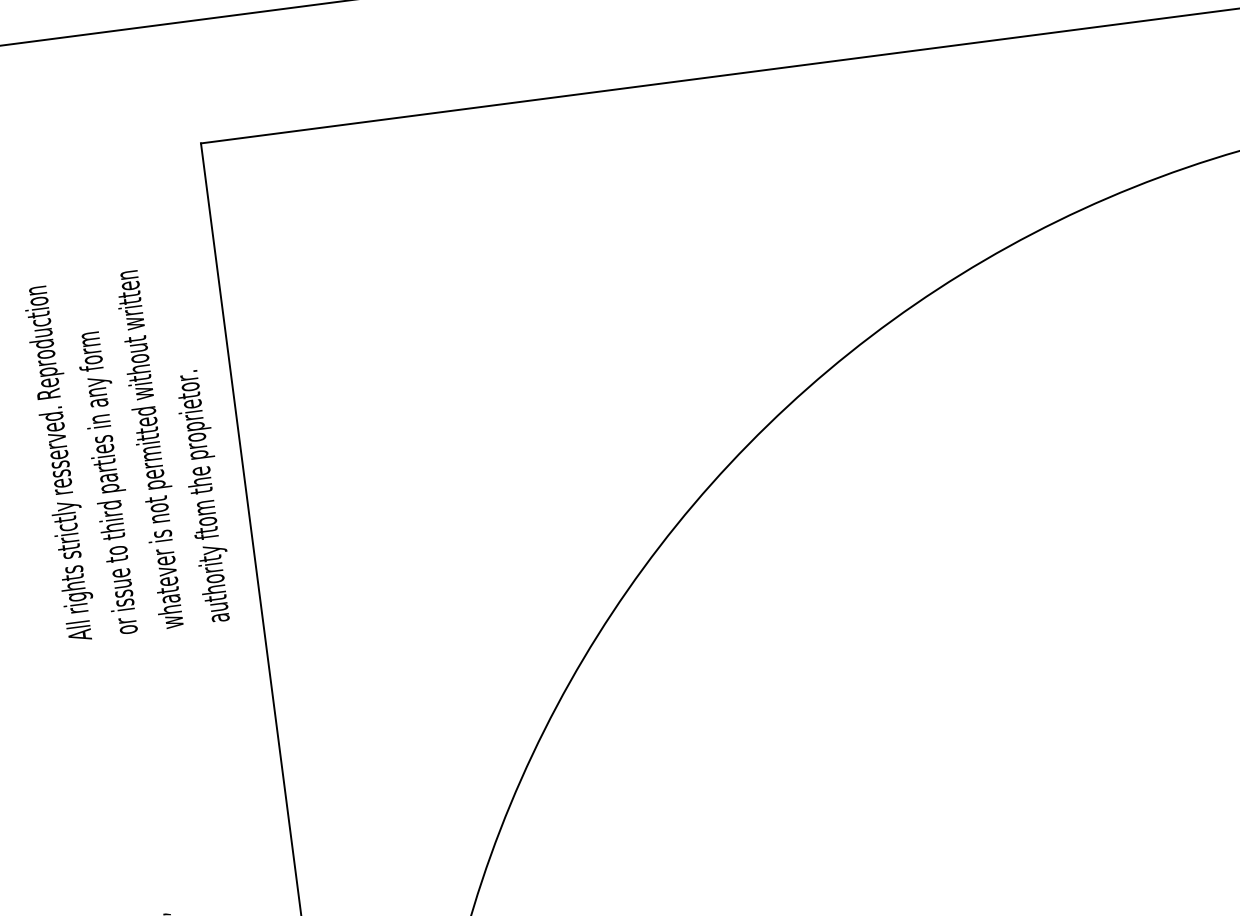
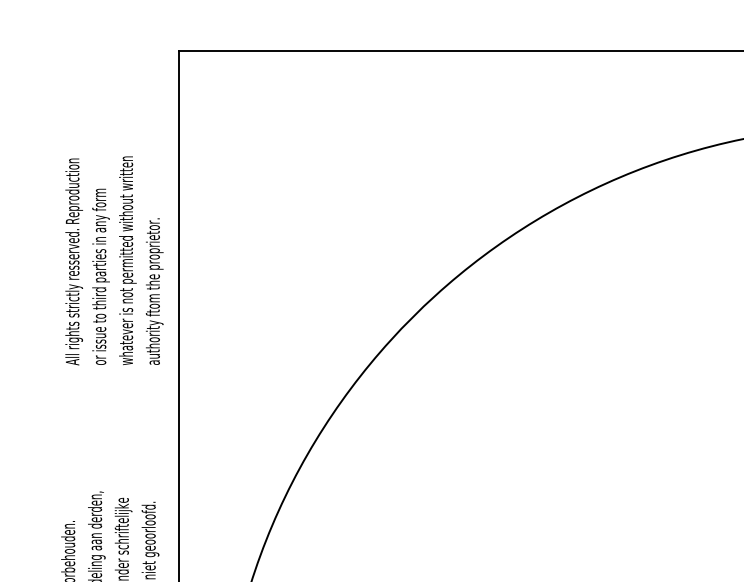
text: (129, 452) -> (114, 260), moved

